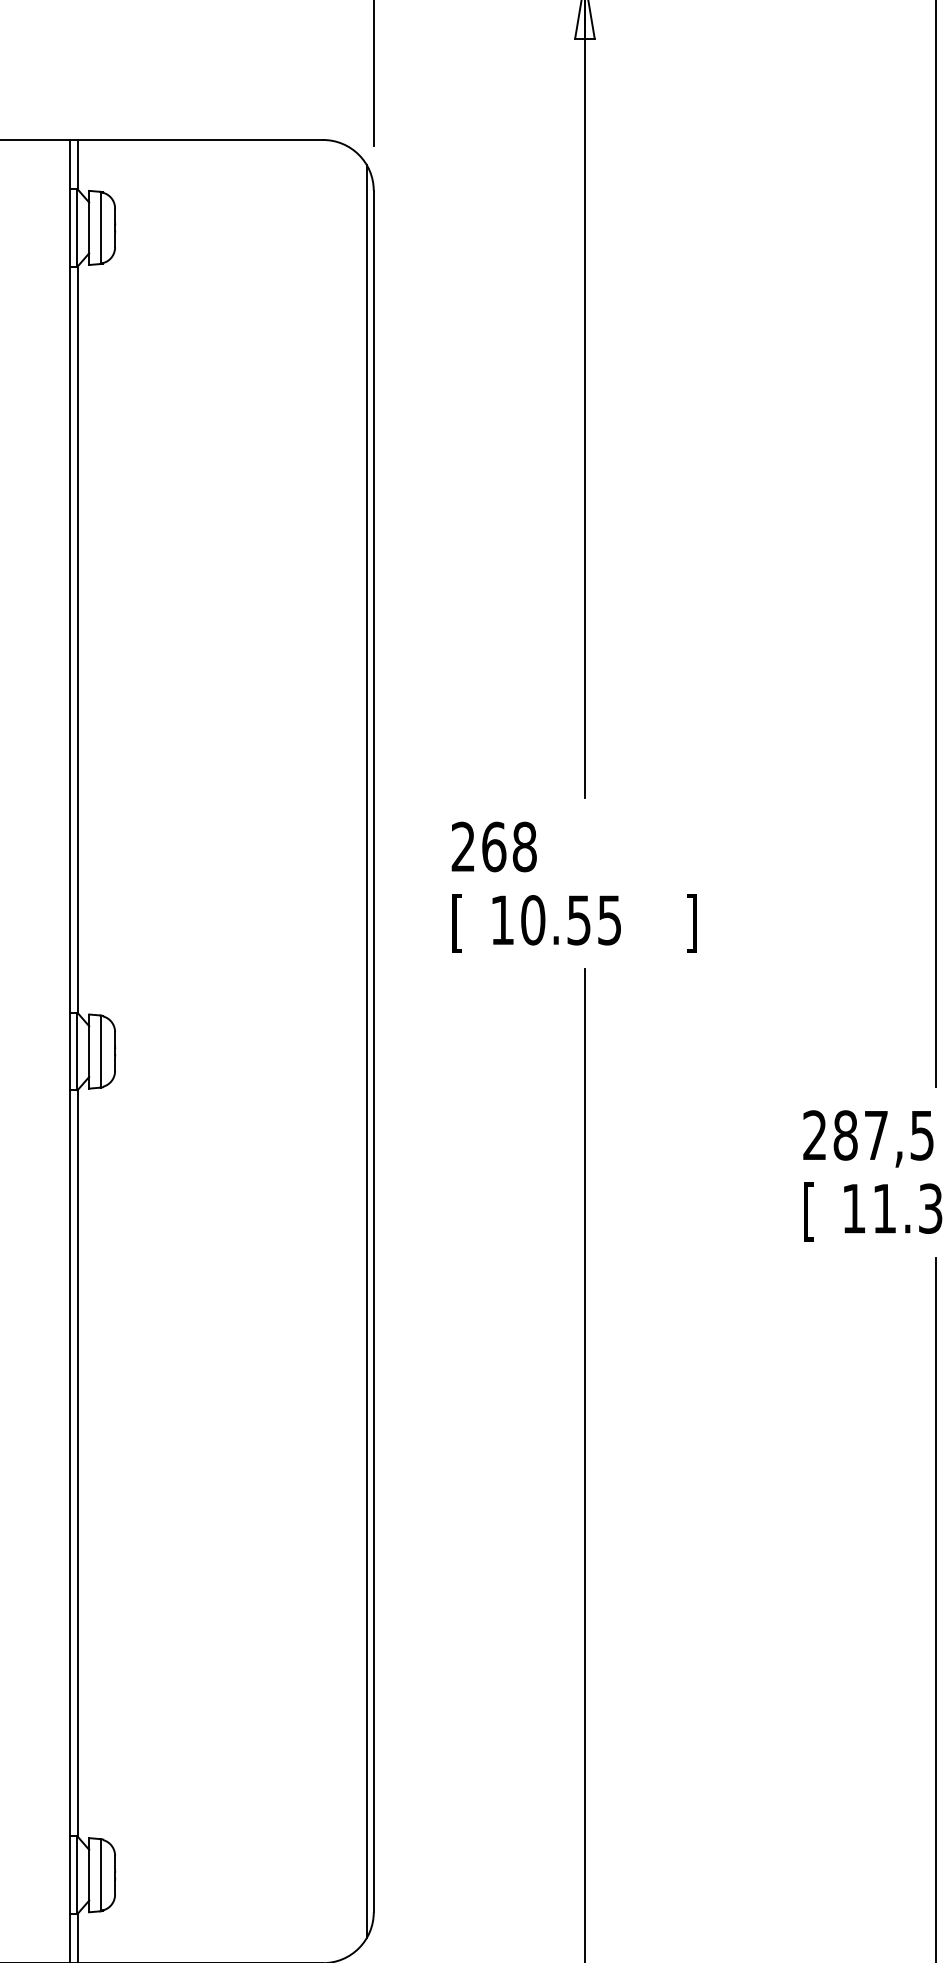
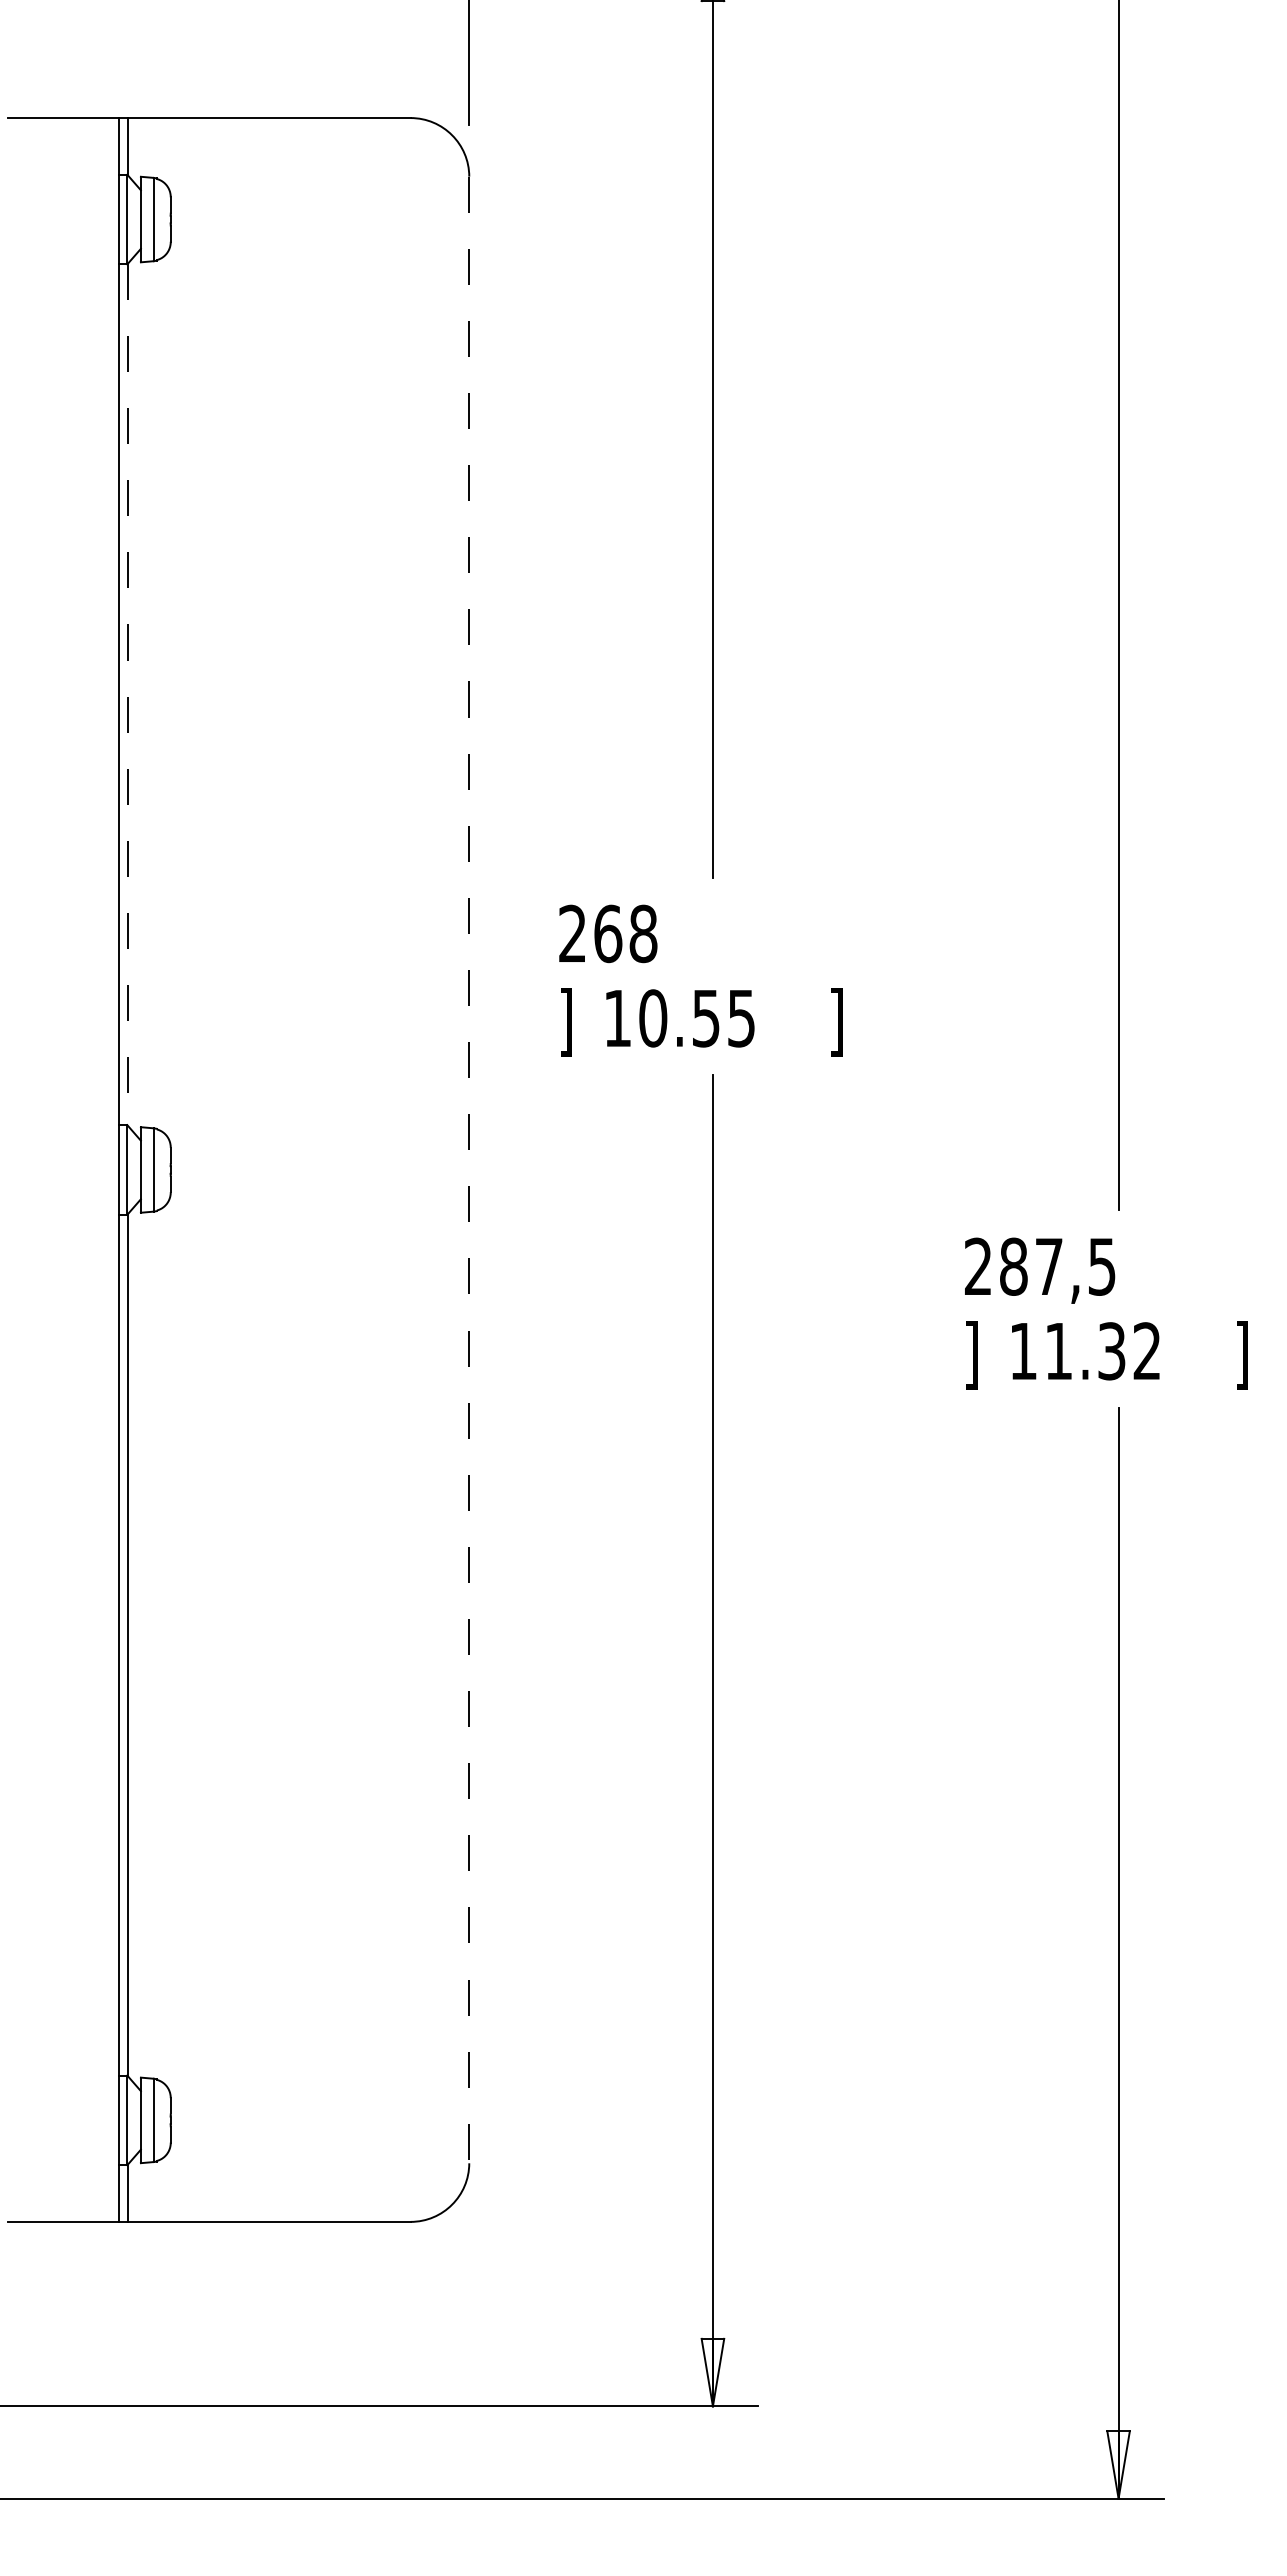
line: (77, 639) -> (127, 694), solid -> dashed
text: (457, 923) -> (565, 1022), [ -> ]
line: (367, 1051) -> (461, 1169), removed
line: (373, 1052) -> (469, 1170), solid -> dashed
text: (809, 1212) -> (971, 1355), [ -> ]

